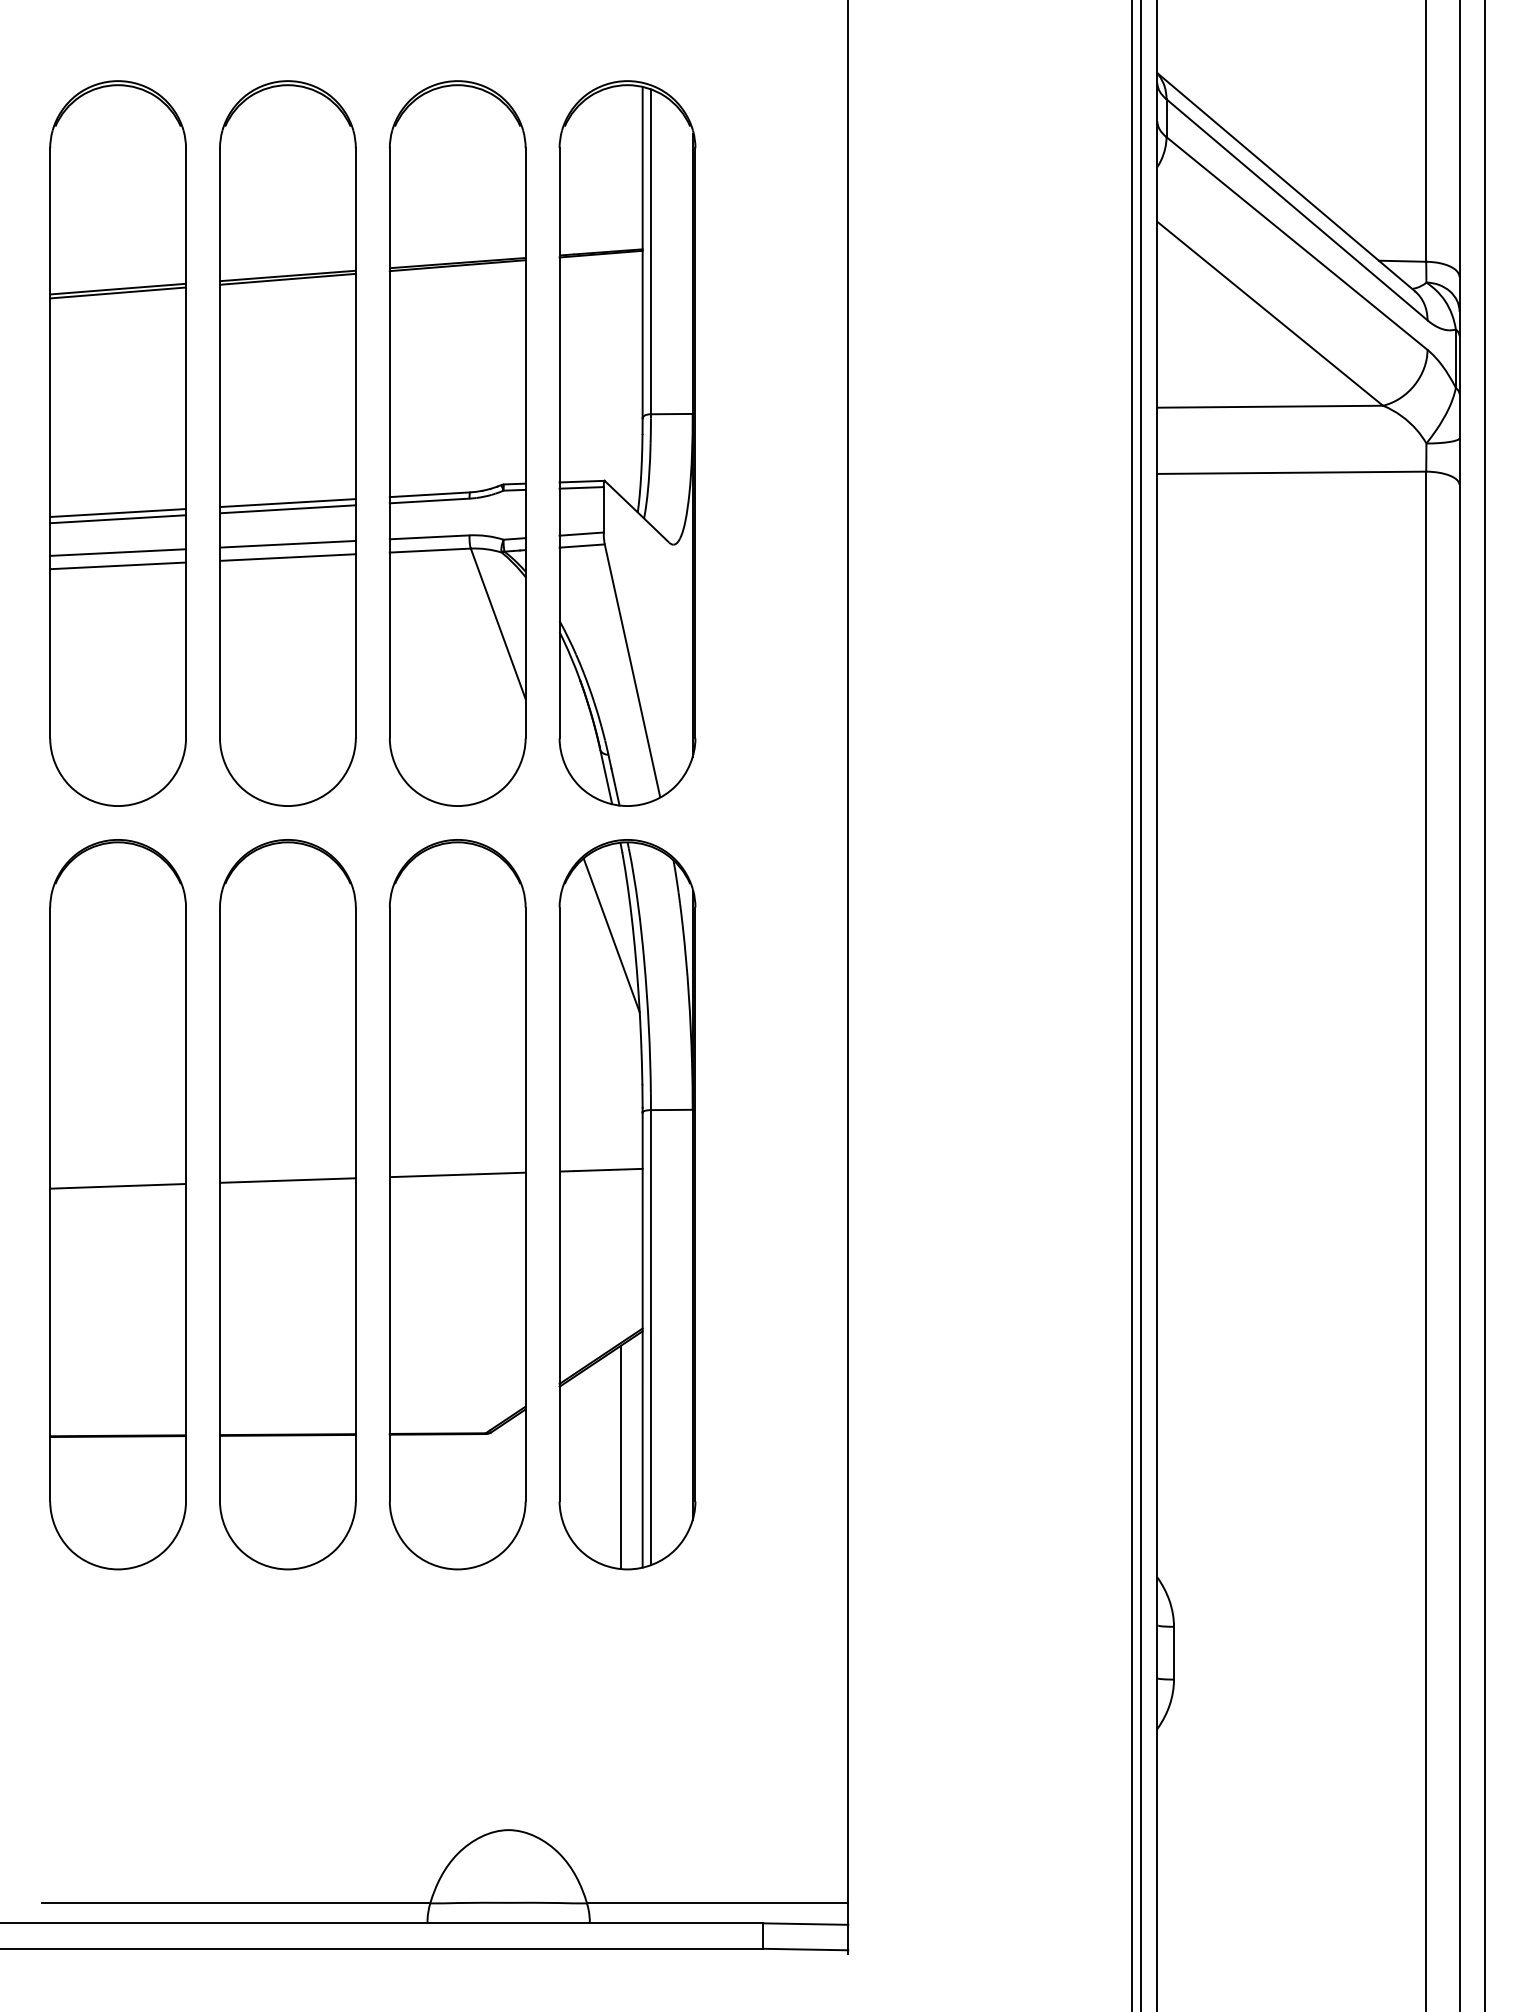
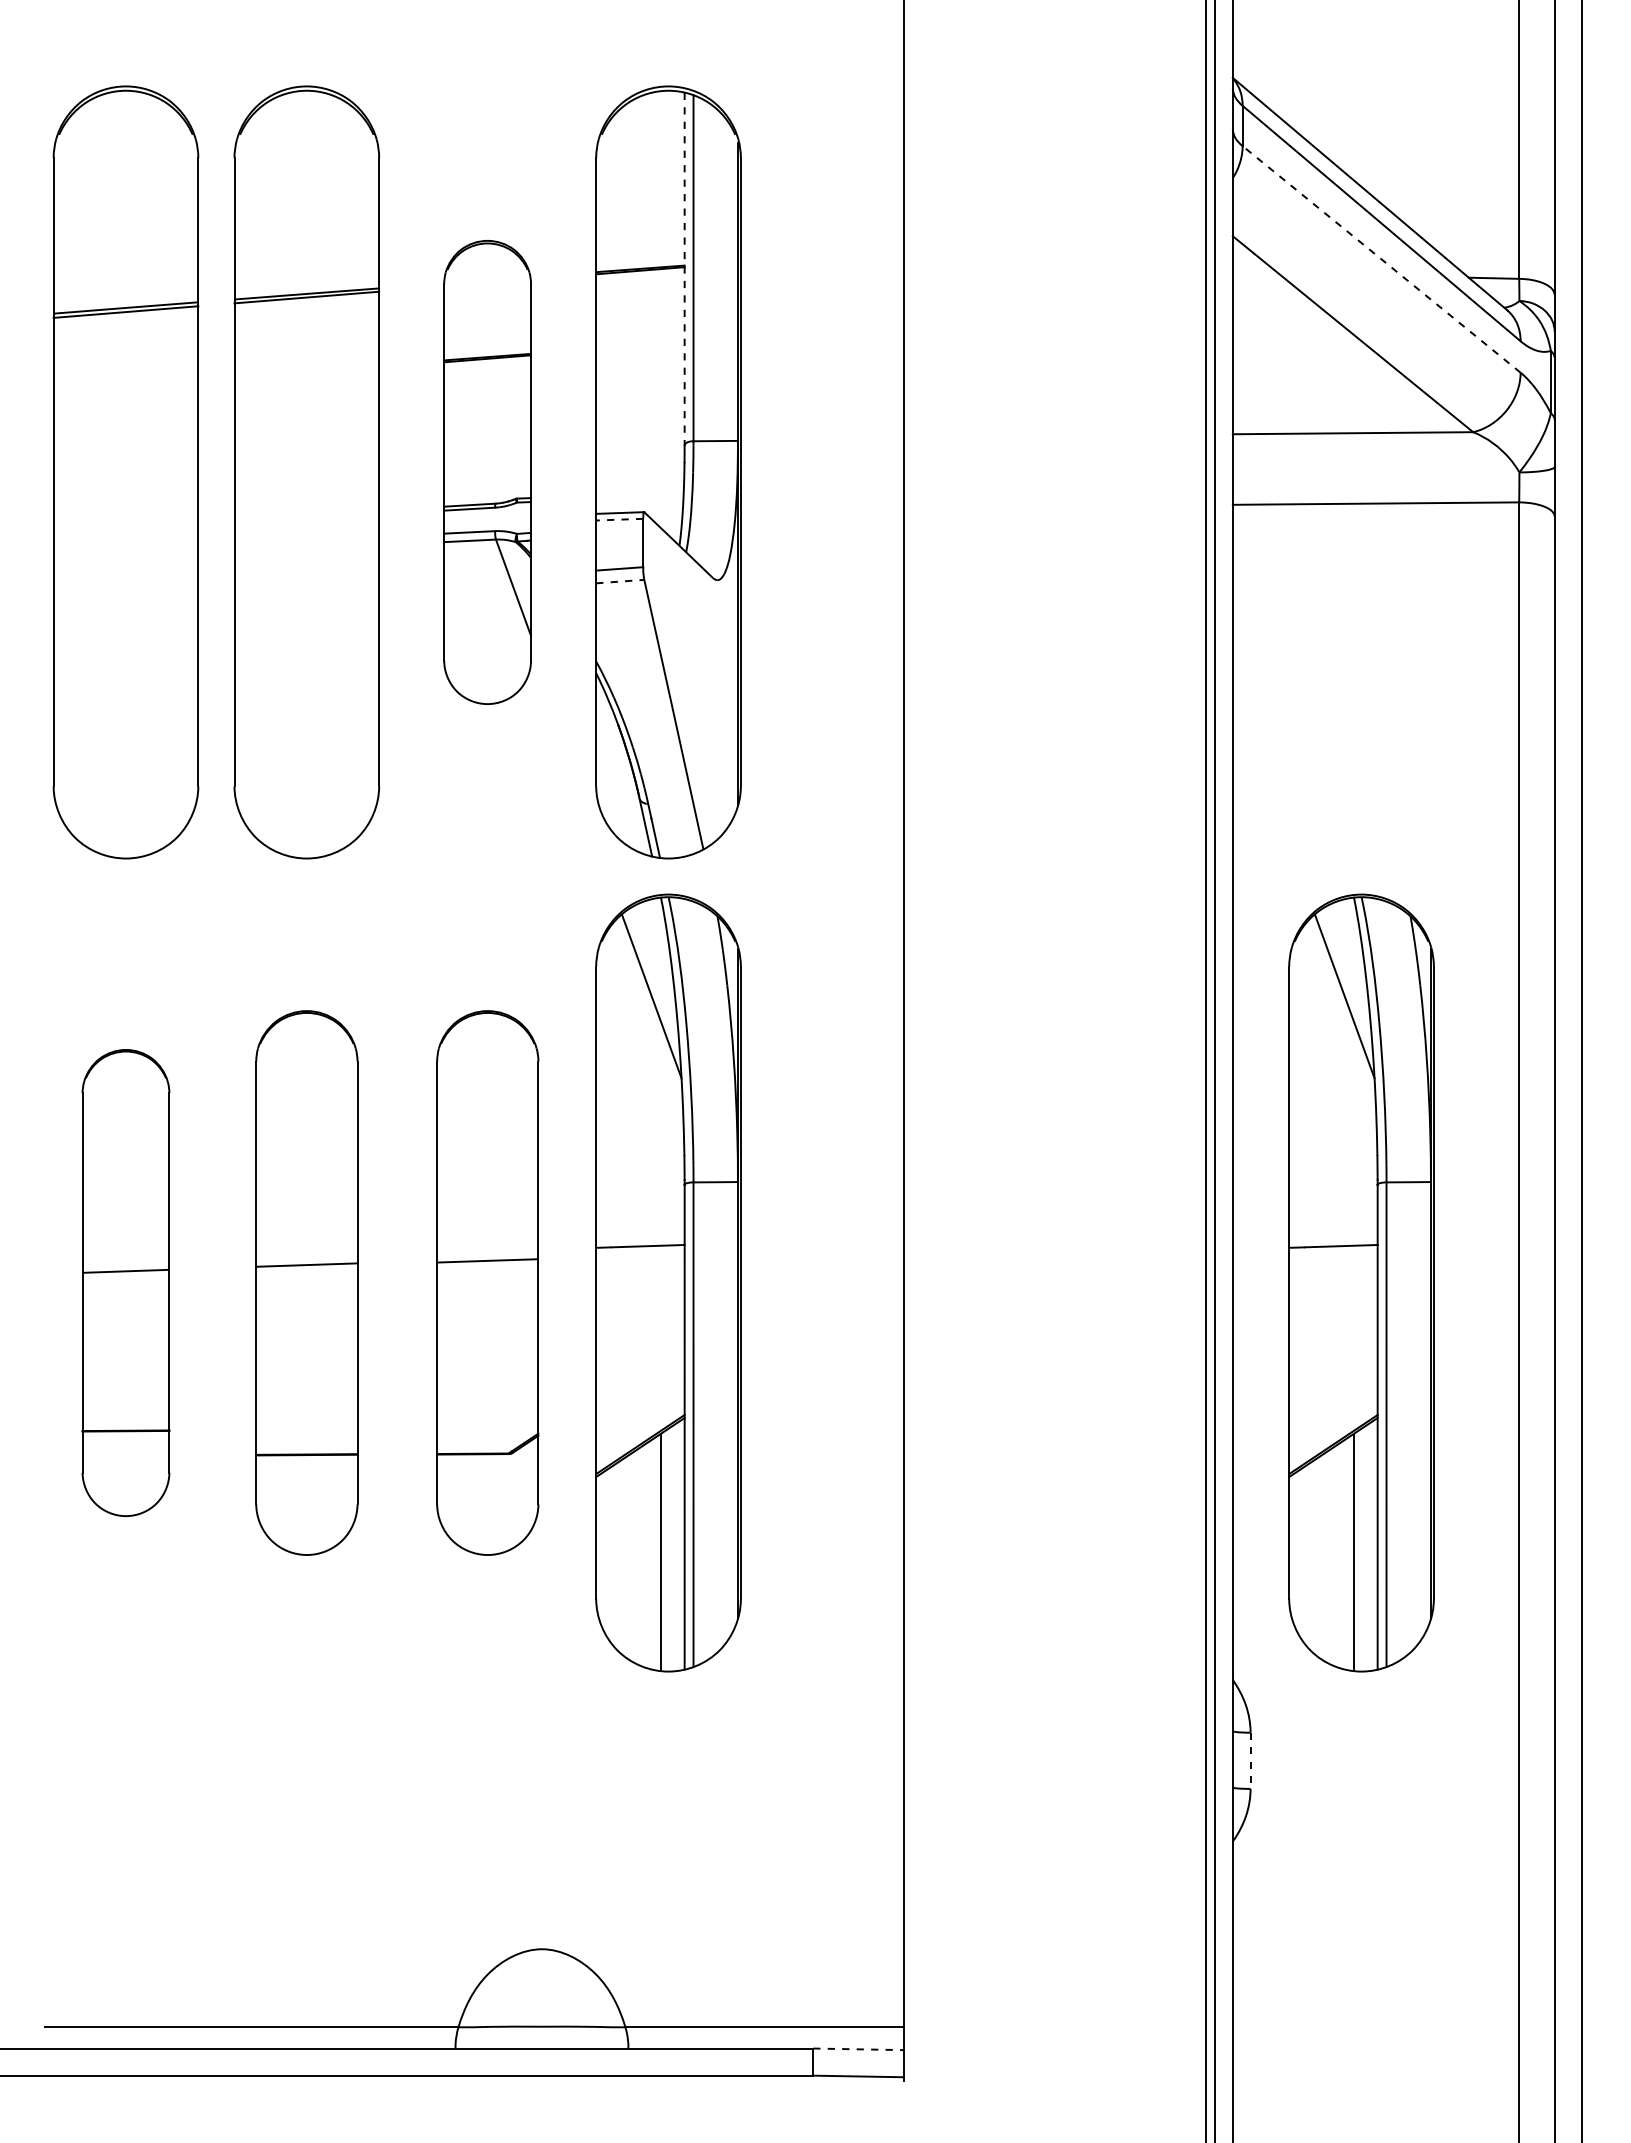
line: (1296, 243) -> (1381, 259), solid -> dashed
line: (642, 253) -> (684, 269), solid -> dashed
part: (457, 443) -> (487, 472), size x0.6
line: (581, 487) -> (619, 519), solid -> dashed
line: (287, 502) -> (306, 535), removed
line: (287, 509) -> (306, 542), removed
line: (117, 513) -> (125, 546), removed
line: (117, 518) -> (125, 552), removed
line: (287, 544) -> (306, 579), removed
line: (582, 545) -> (620, 581), solid -> dashed
line: (117, 552) -> (125, 588), removed
line: (287, 557) -> (306, 593), removed
line: (117, 565) -> (125, 602), removed
part: (117, 1204) -> (125, 1282), size x0.6
part: (287, 1204) -> (306, 1282), size x0.7
part: (457, 1204) -> (487, 1282), size x0.7
part: (1278, 1204) -> (1361, 1282), added
line: (1173, 1653) -> (1250, 1761), solid -> dashed
line: (805, 1924) -> (858, 2049), solid -> dashed

